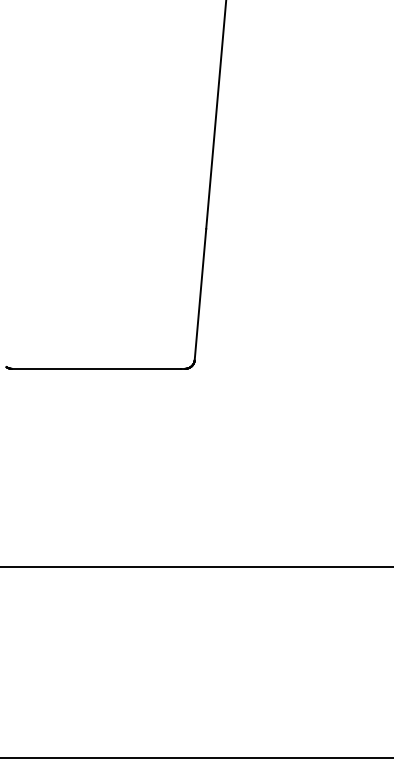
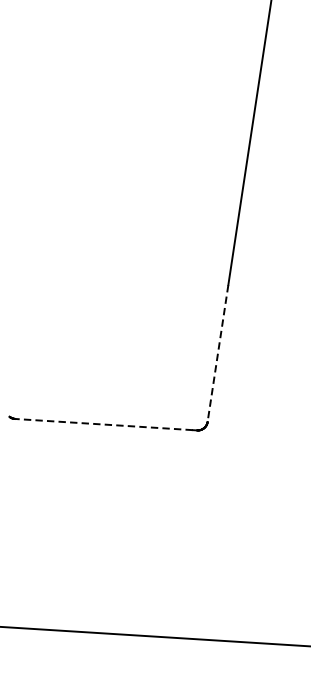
line: (200, 294) -> (218, 353), solid -> dashed
line: (96, 368) -> (104, 424), solid -> dashed

